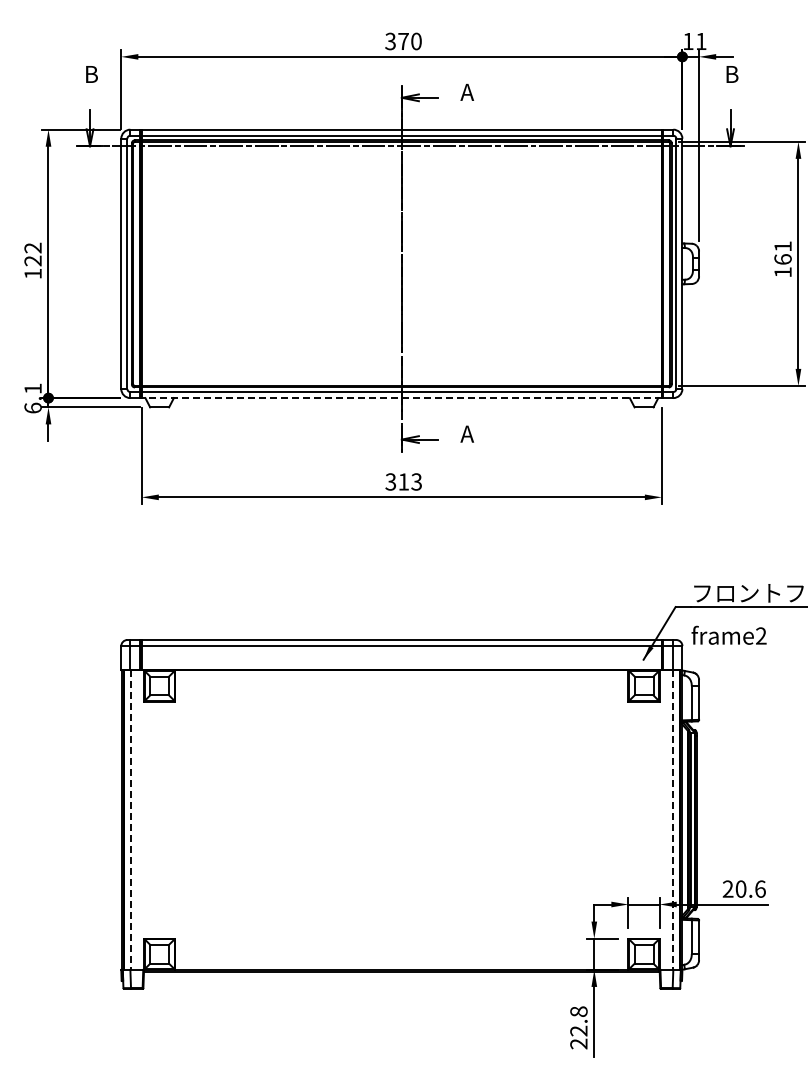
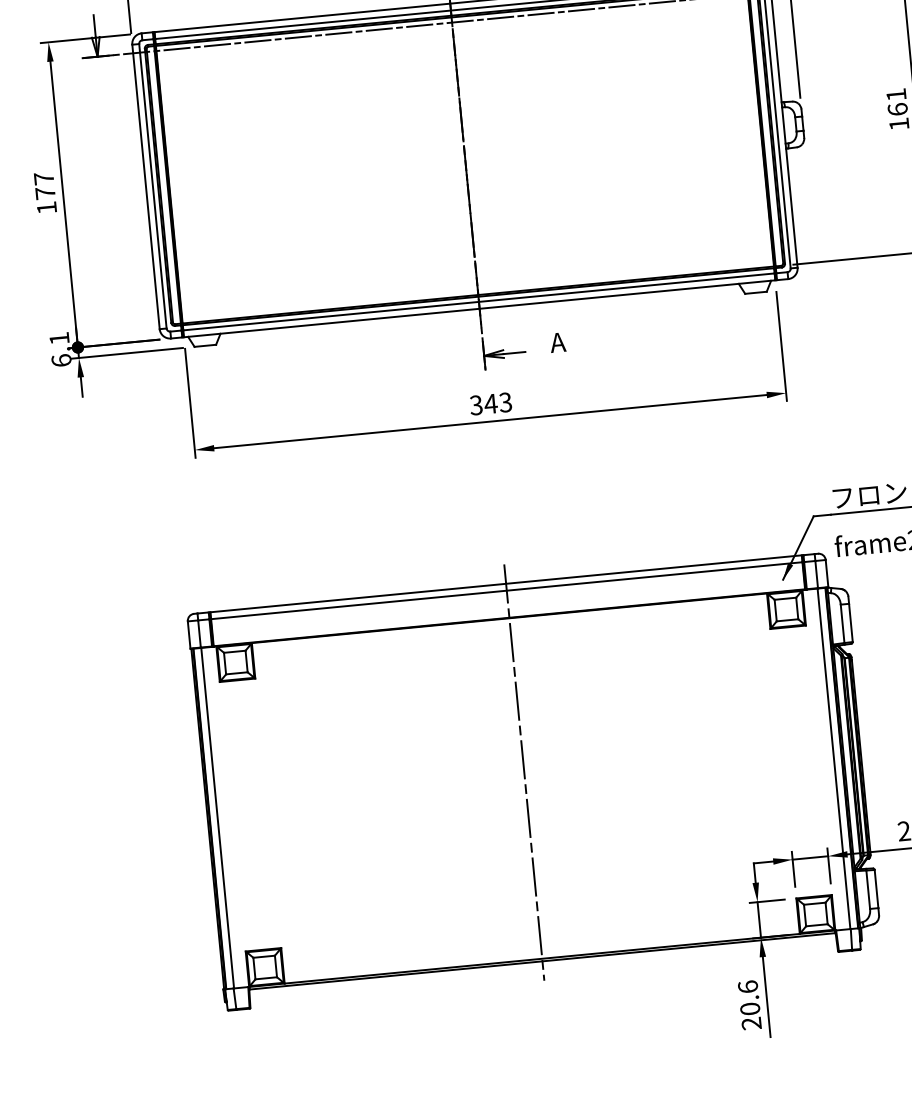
text: (32, 254) -> (44, 185), 122 -> 177
line: (401, 398) -> (479, 309), dashed -> solid
text: (403, 481) -> (490, 403), 313 -> 343
line: (401, 805) -> (523, 771), added
line: (130, 820) -> (217, 818), dashed -> solid
line: (672, 820) -> (833, 759), dashed -> solid
text: (578, 1021) -> (748, 998), 22.8 -> 20.6

